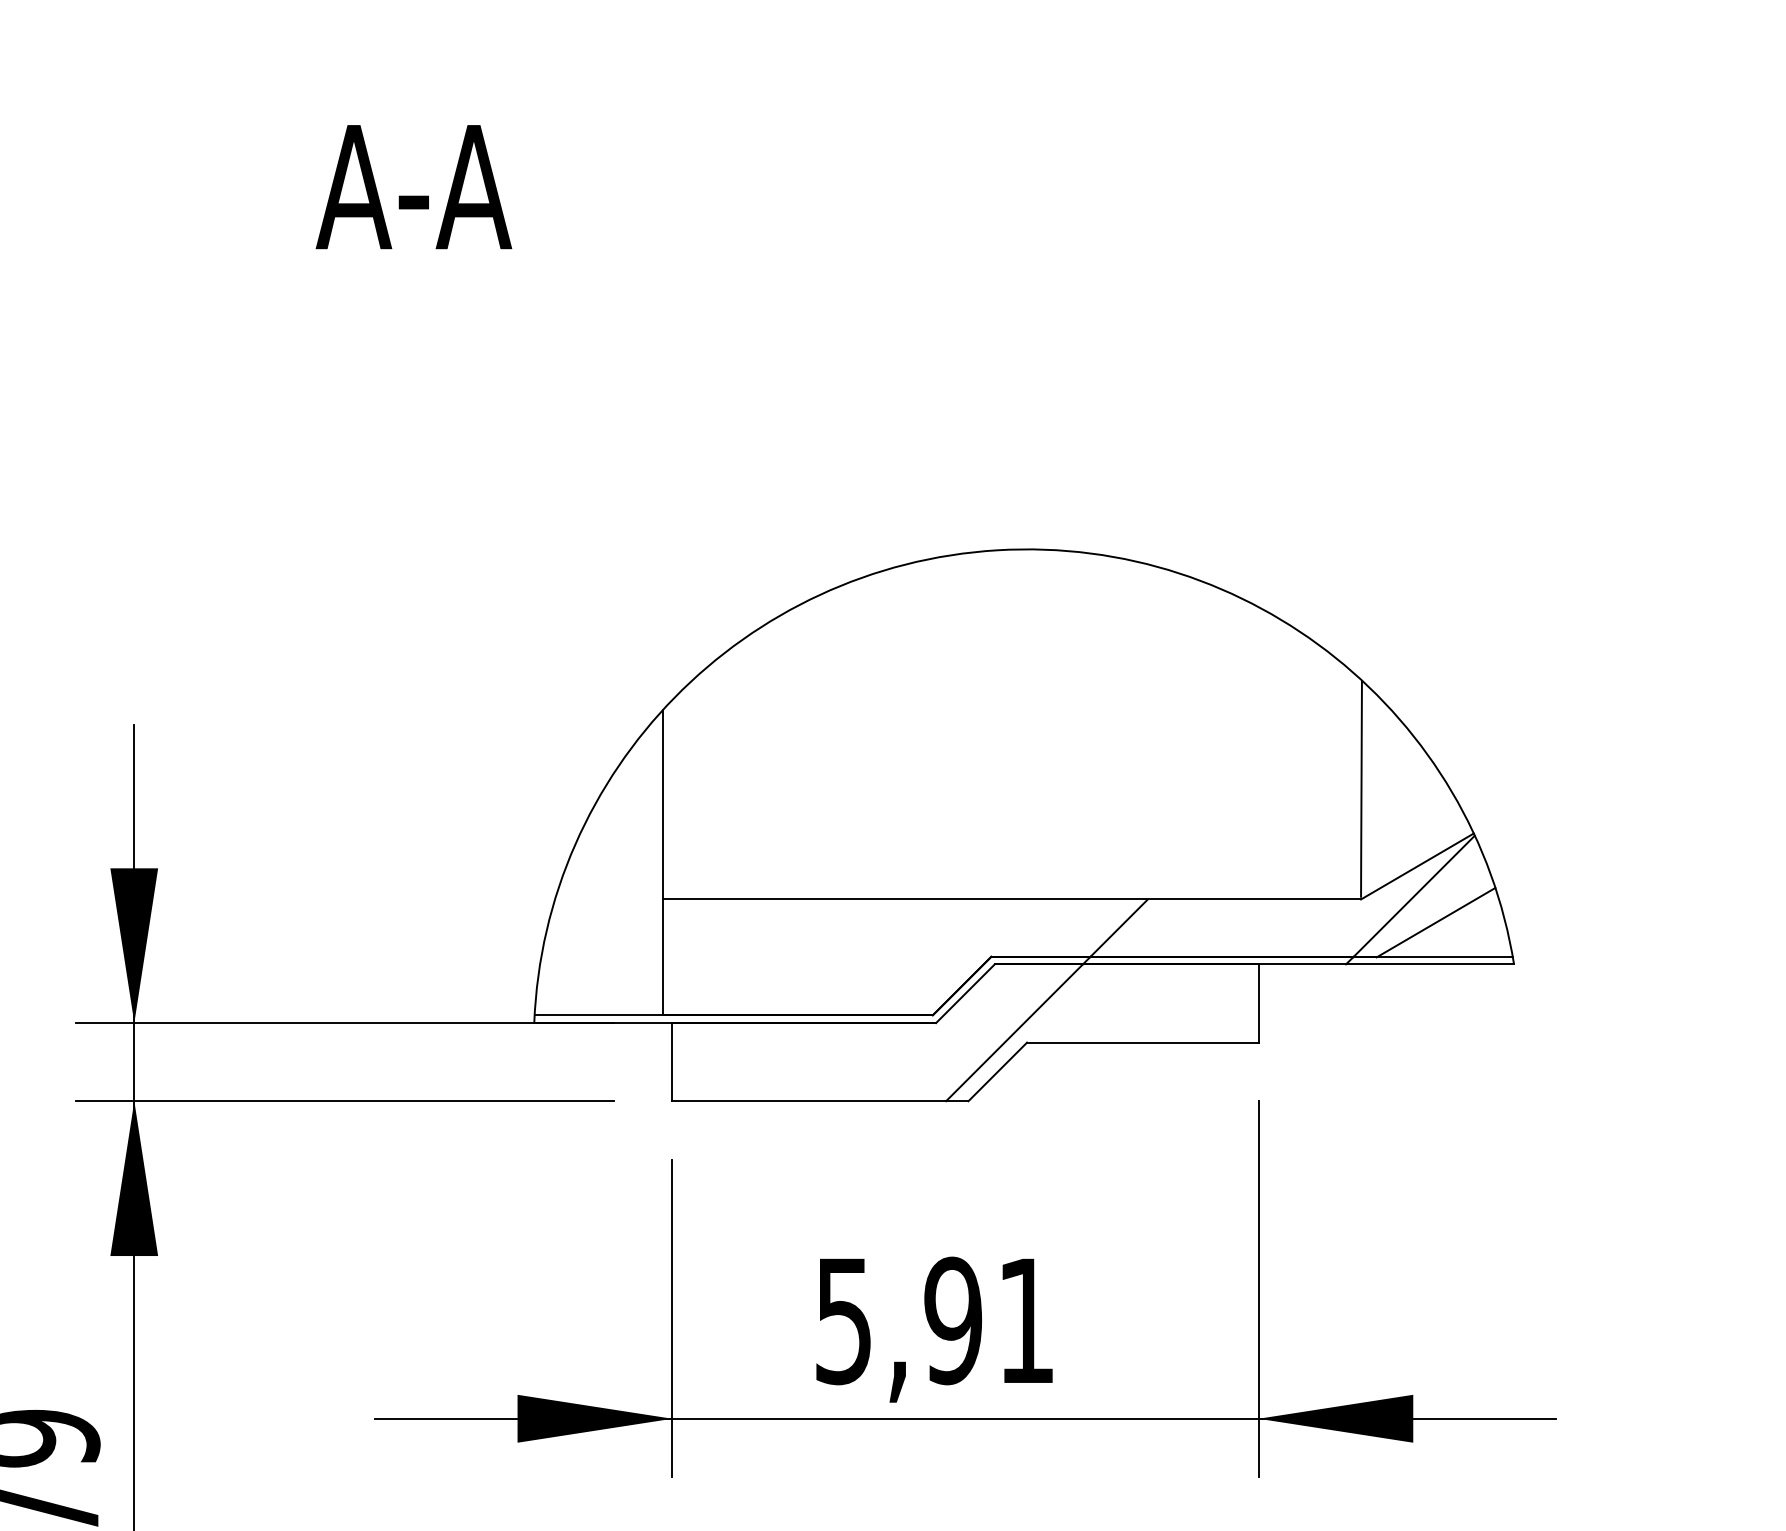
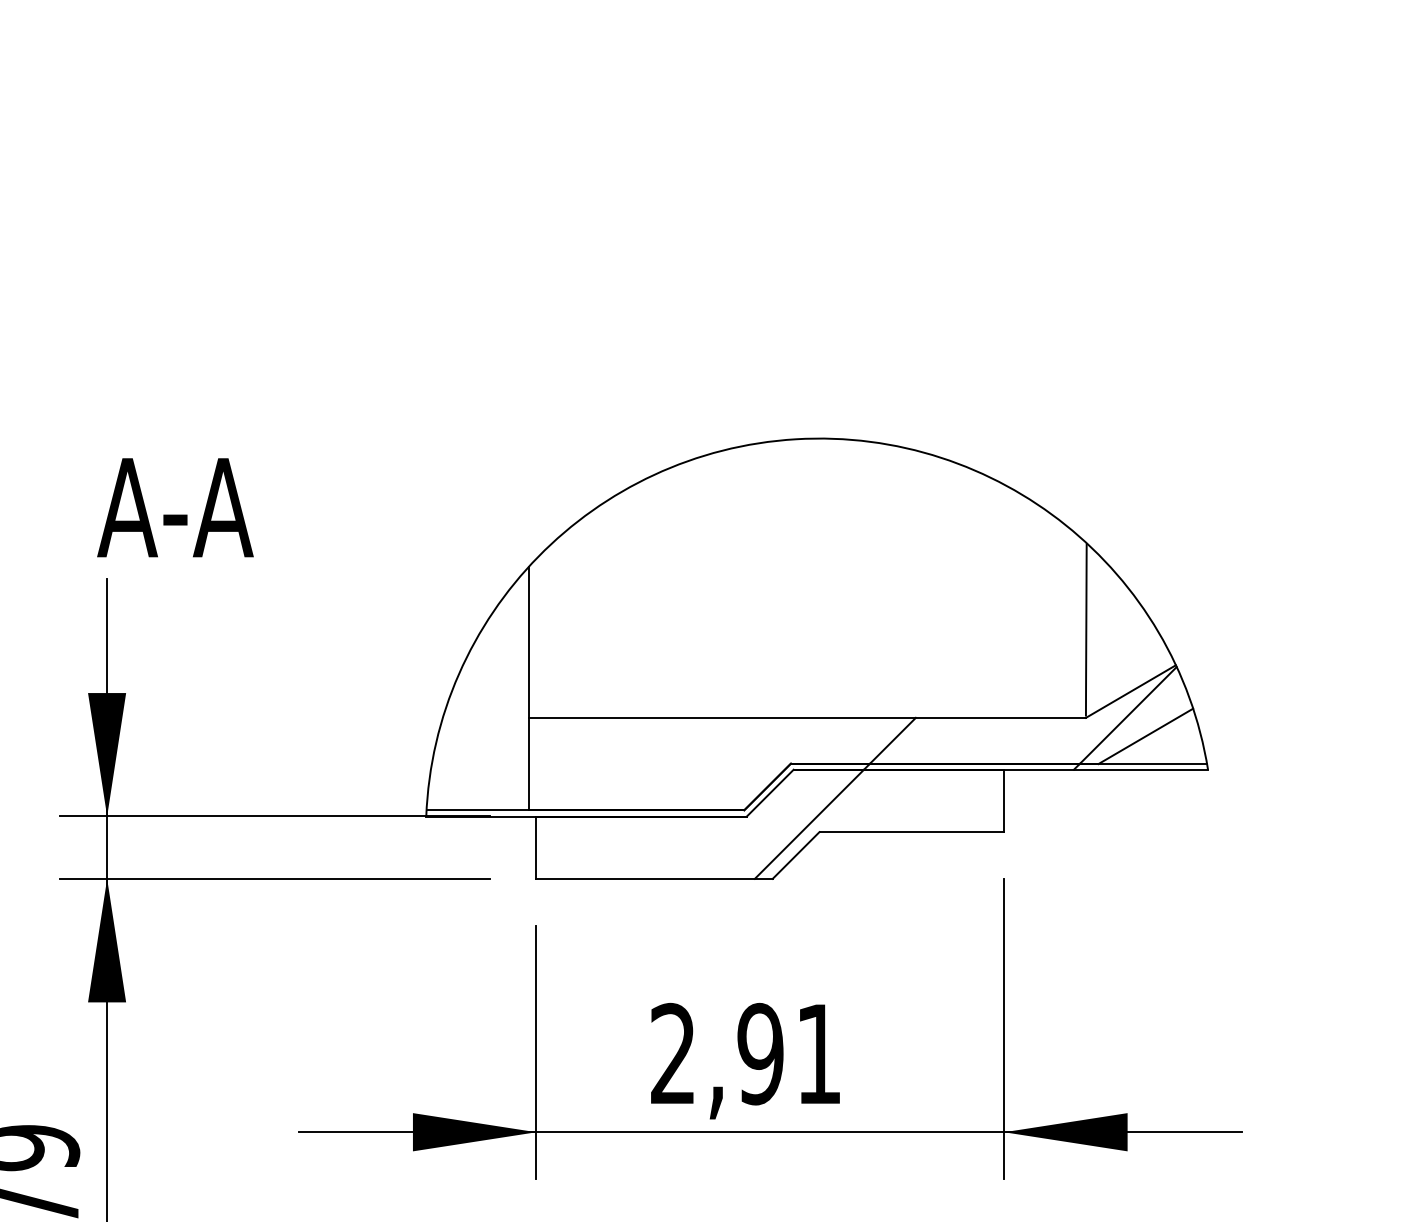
text: (413, 187) -> (175, 508), moved
text: (843, 1320) -> (673, 1053), 5,91 -> 2,91

